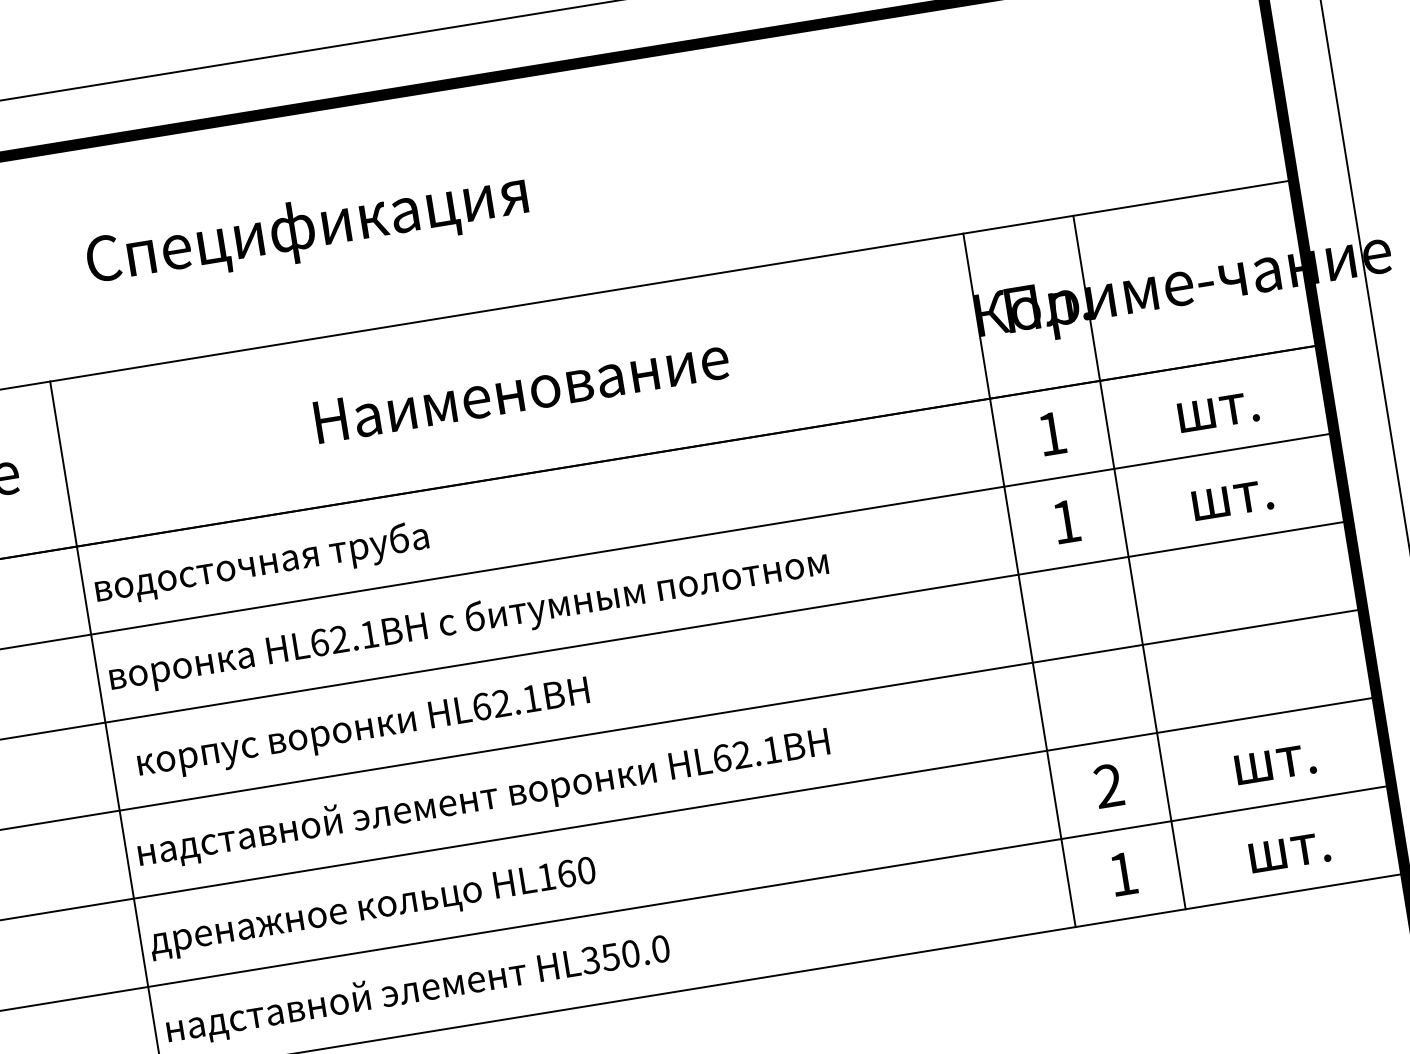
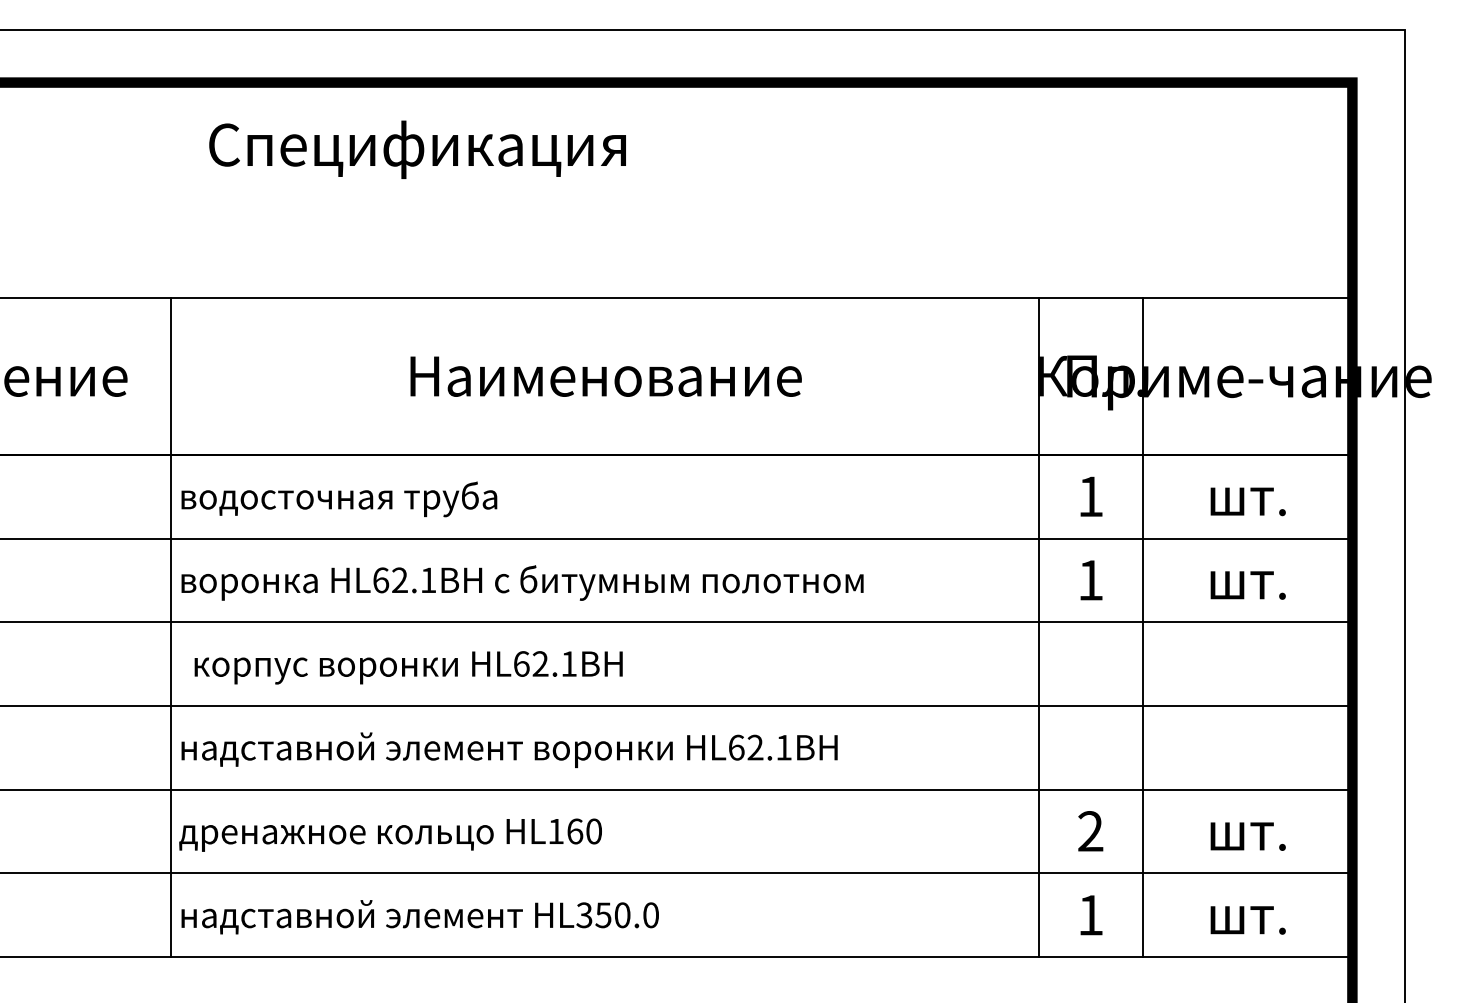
text: (307, 230) -> (417, 149), moved

